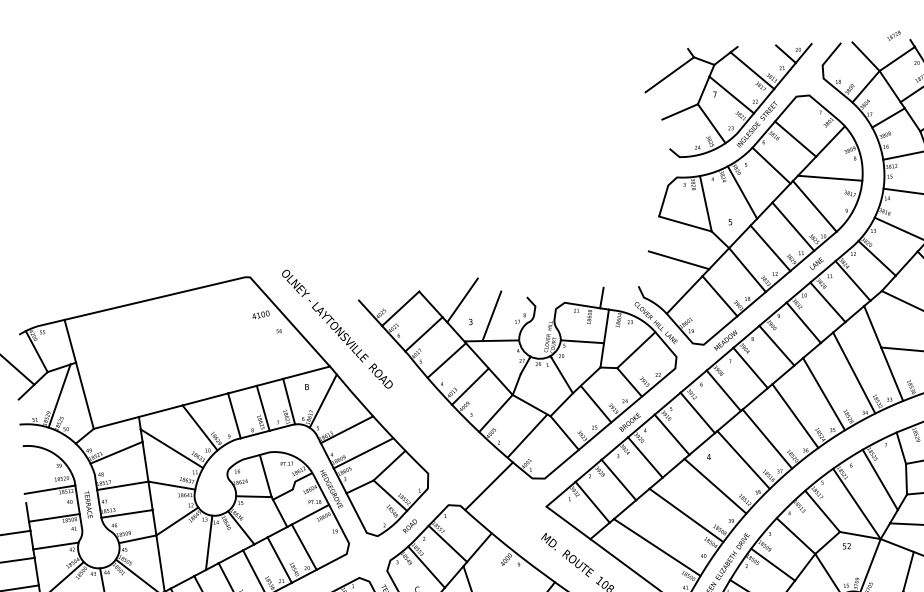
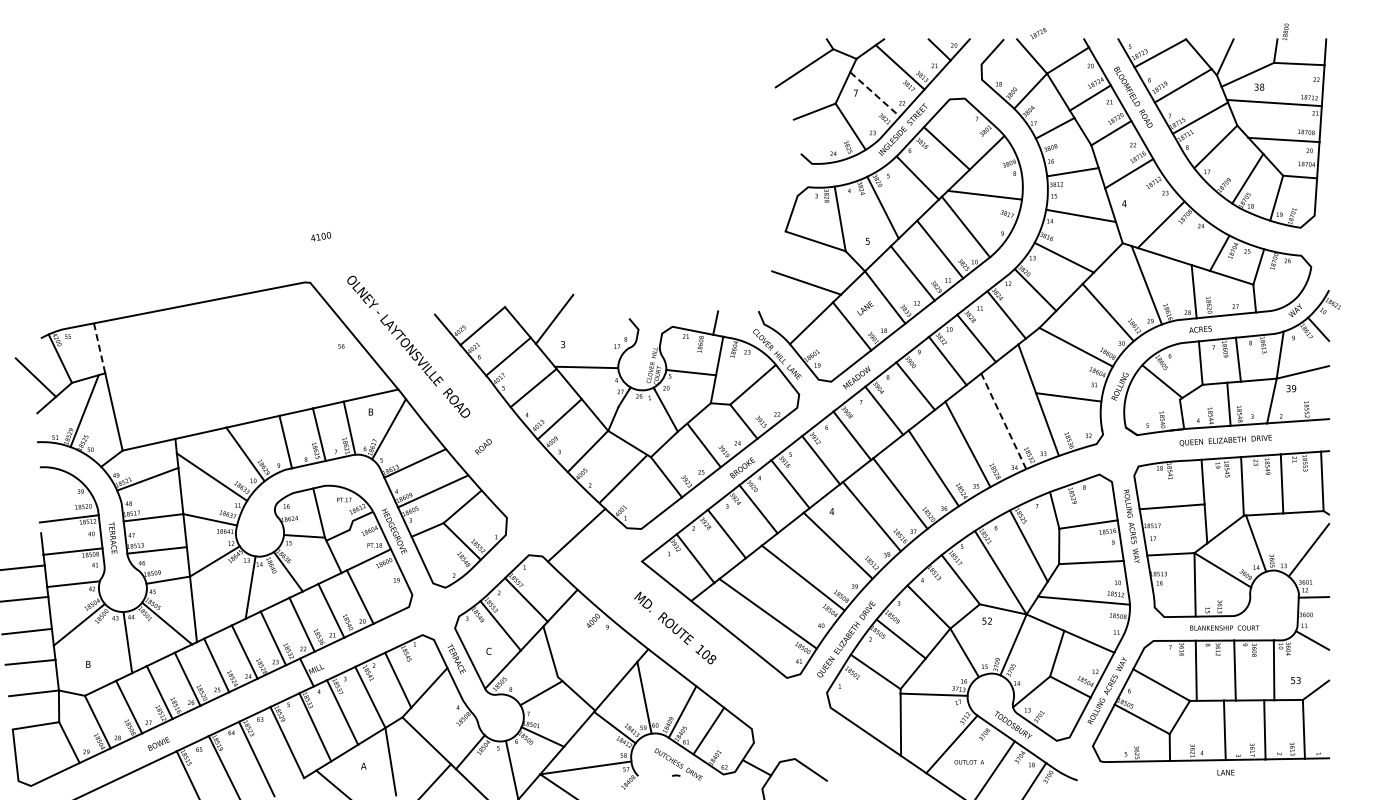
text: (894, 35) -> (1038, 33), moved
line: (732, 94) -> (875, 94), solid -> dashed
text: (816, 263) -> (865, 308), moved
text: (260, 314) -> (320, 236), moved
line: (491, 315) -> (587, 338), removed
line: (70, 341) -> (99, 348), solid -> dashed
line: (854, 373) -> (1003, 421), solid -> dashed
text: (410, 526) -> (483, 446), moved

